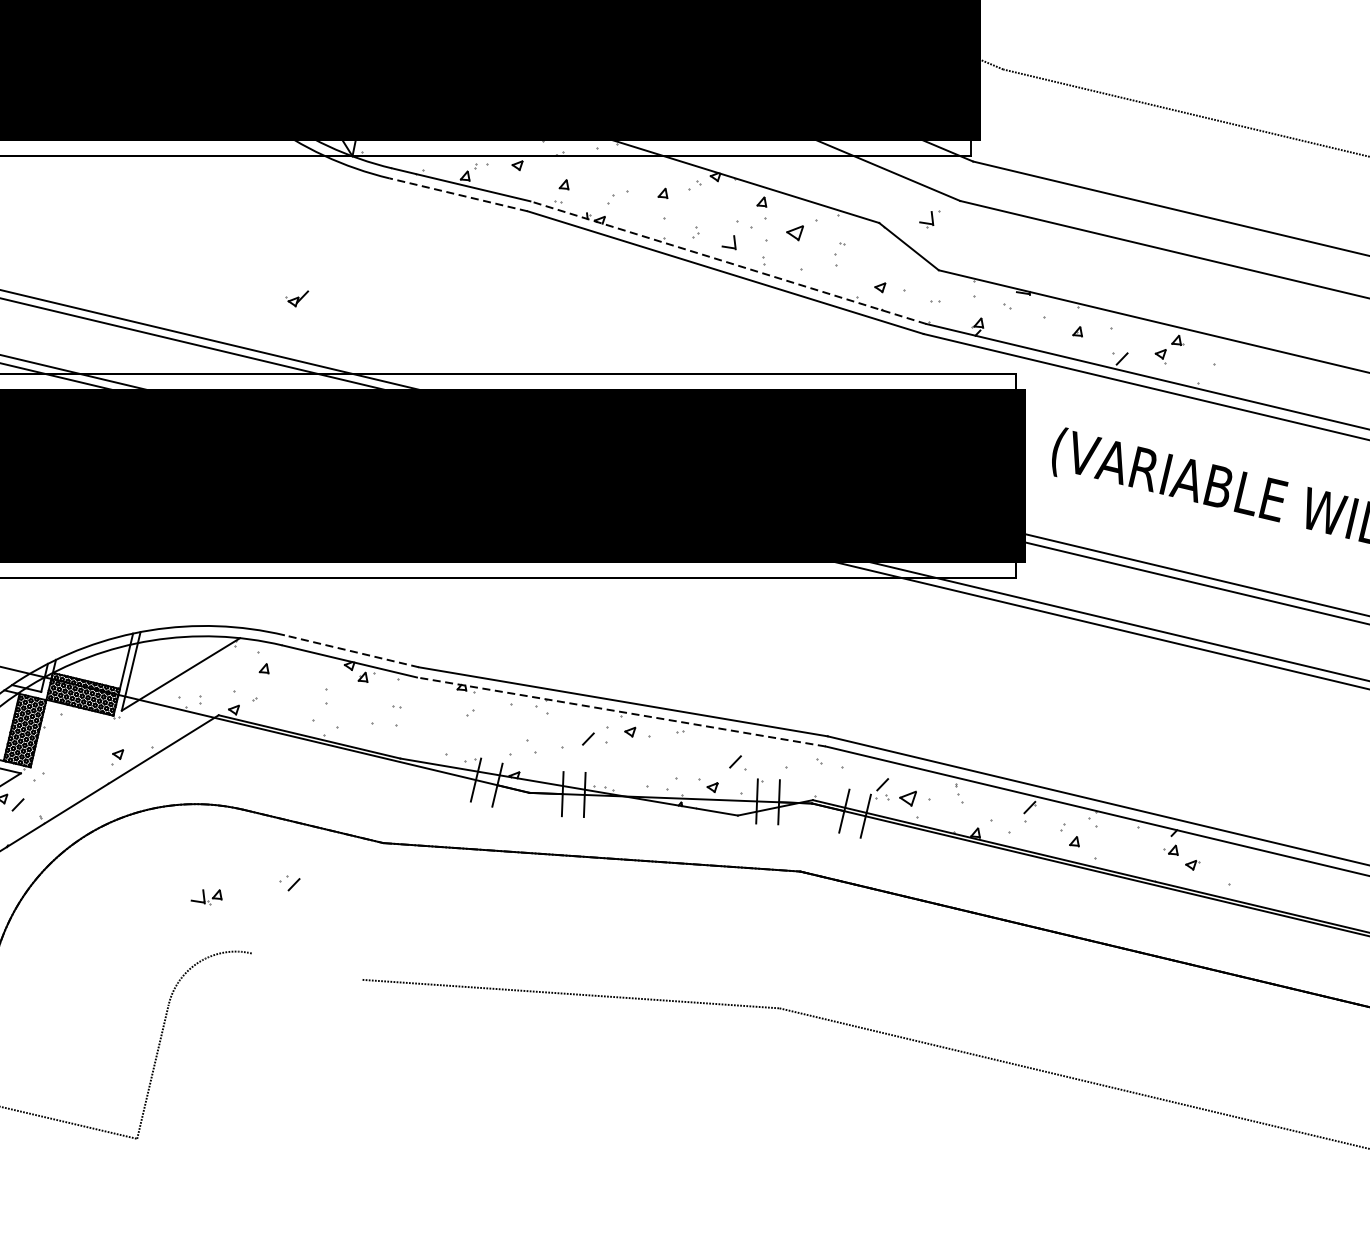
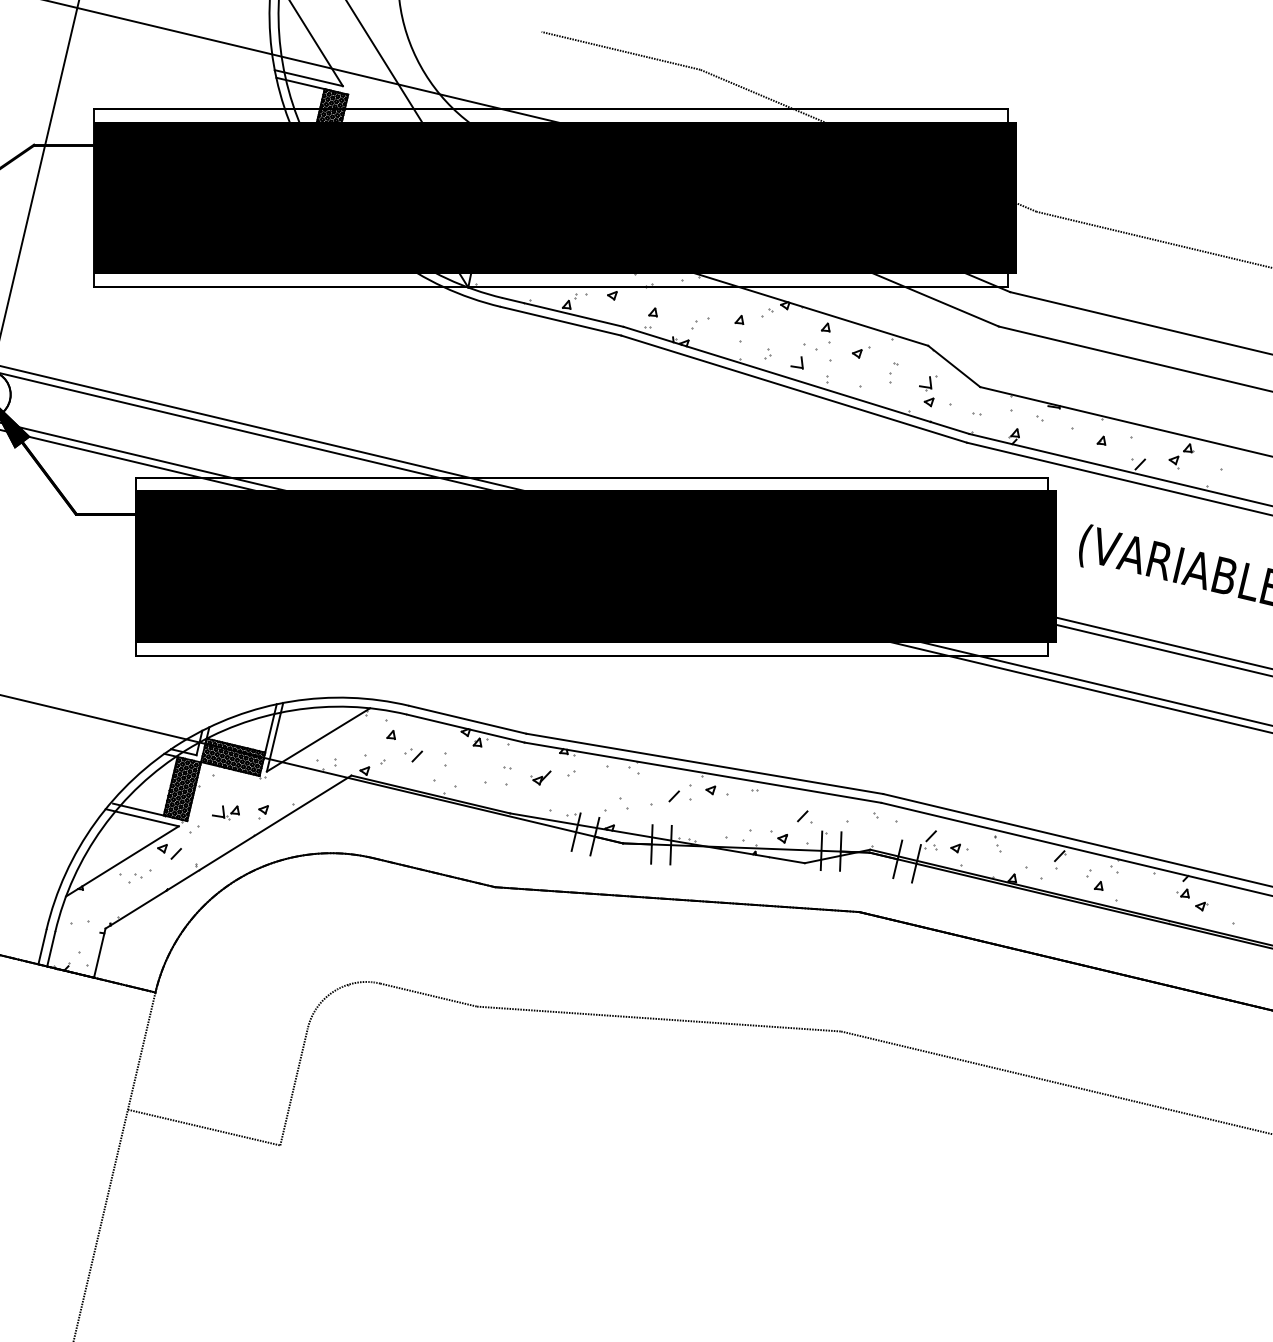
line: (459, 195) -> (561, 321), dashed -> solid
part: (929, 219) -> (928, 383), moved
part: (802, 230) -> (861, 352), size x0.62
line: (728, 262) -> (796, 380), dashed -> solid
part: (296, 298) -> (540, 777), moved
line: (351, 651) -> (467, 719), dashed -> solid
line: (621, 711) -> (703, 772), dashed -> solid
part: (915, 798) -> (959, 848), size x0.62
part: (289, 883) -> (413, 755), moved
part: (206, 897) -> (225, 812), moved
line: (306, 965) -> (428, 994), added

